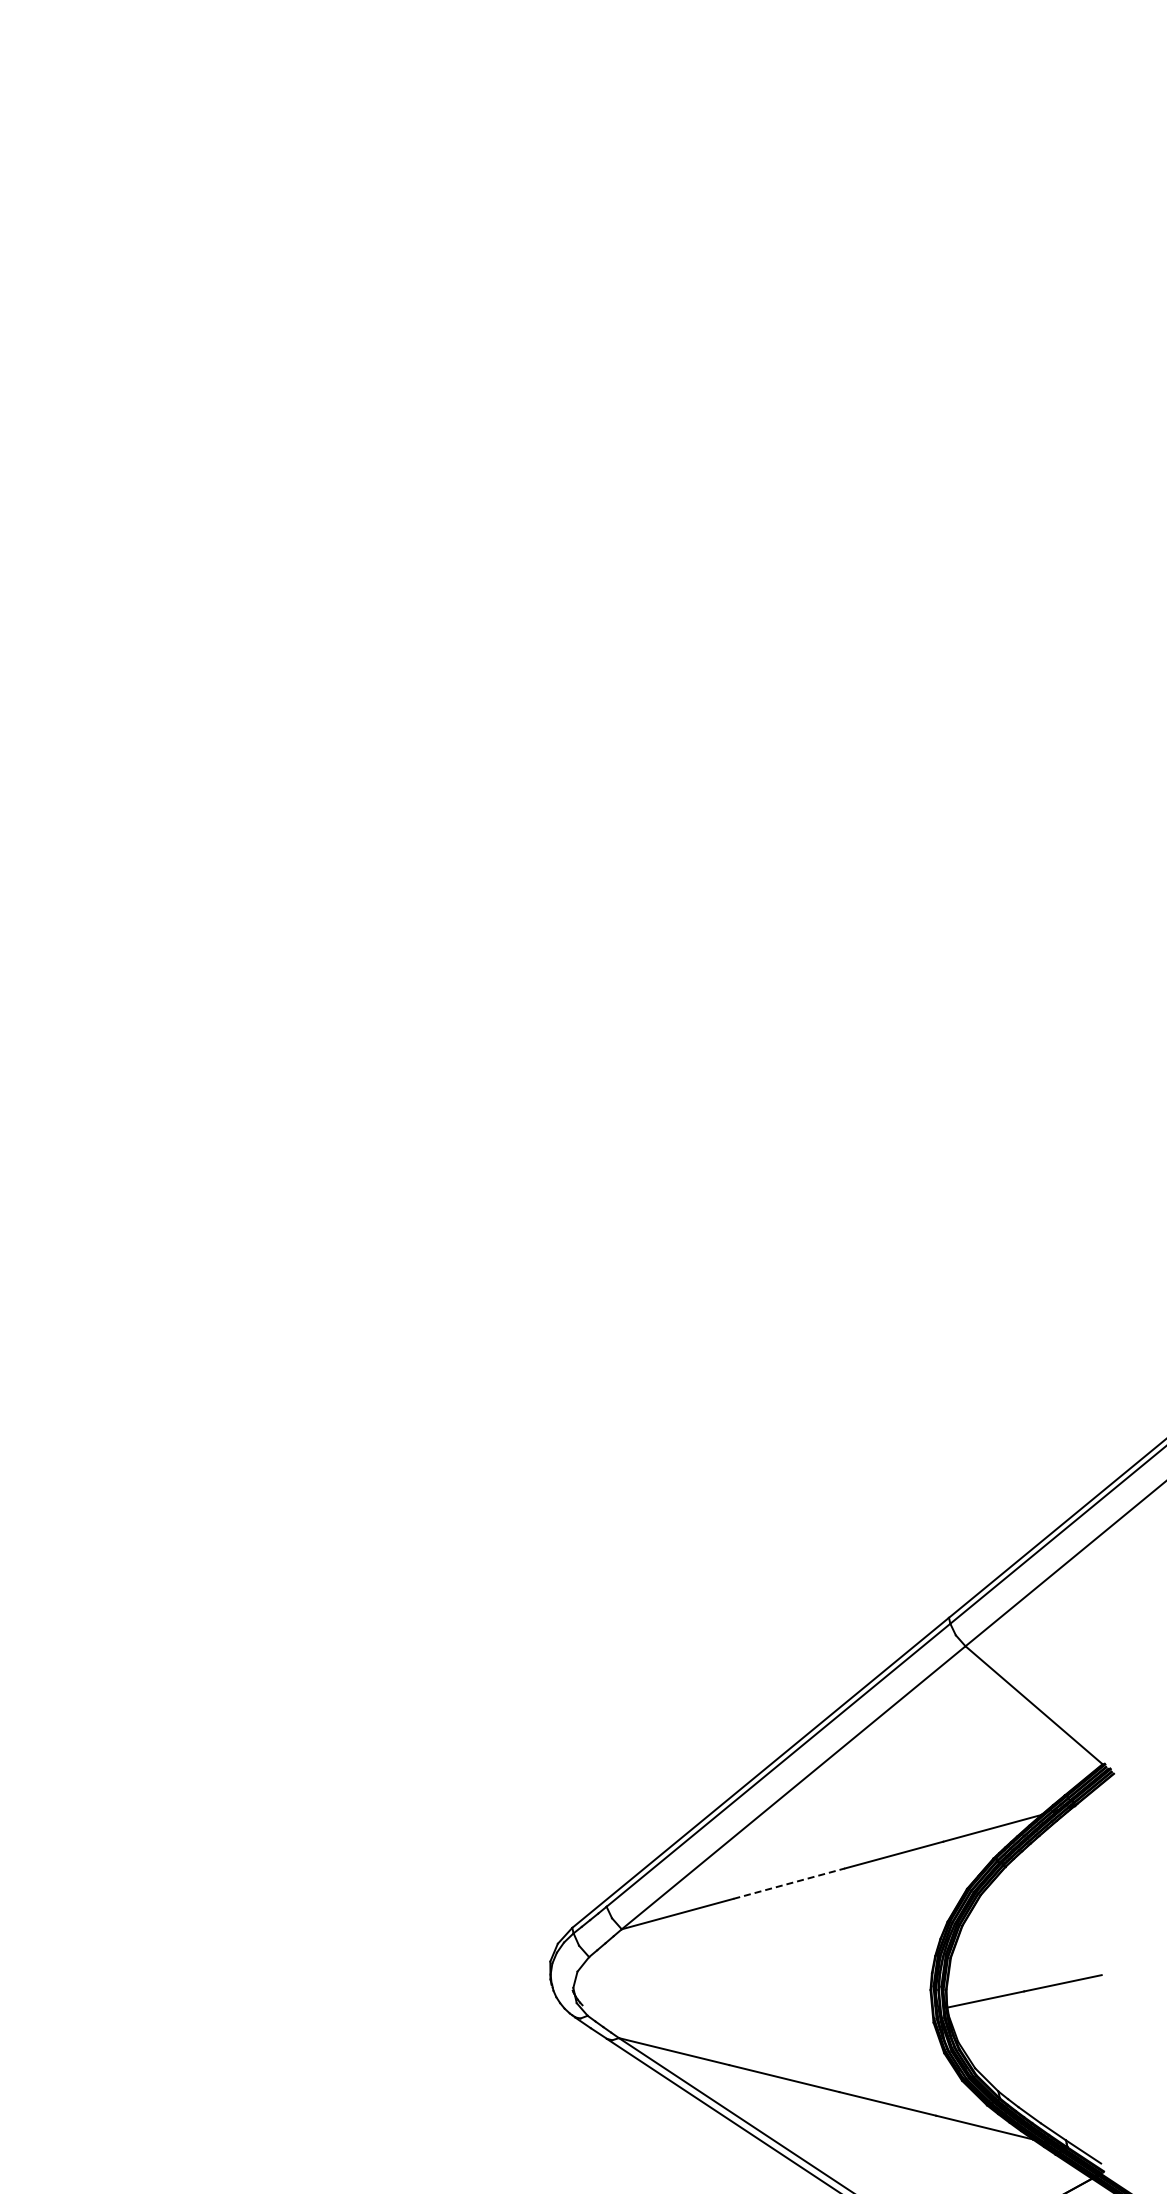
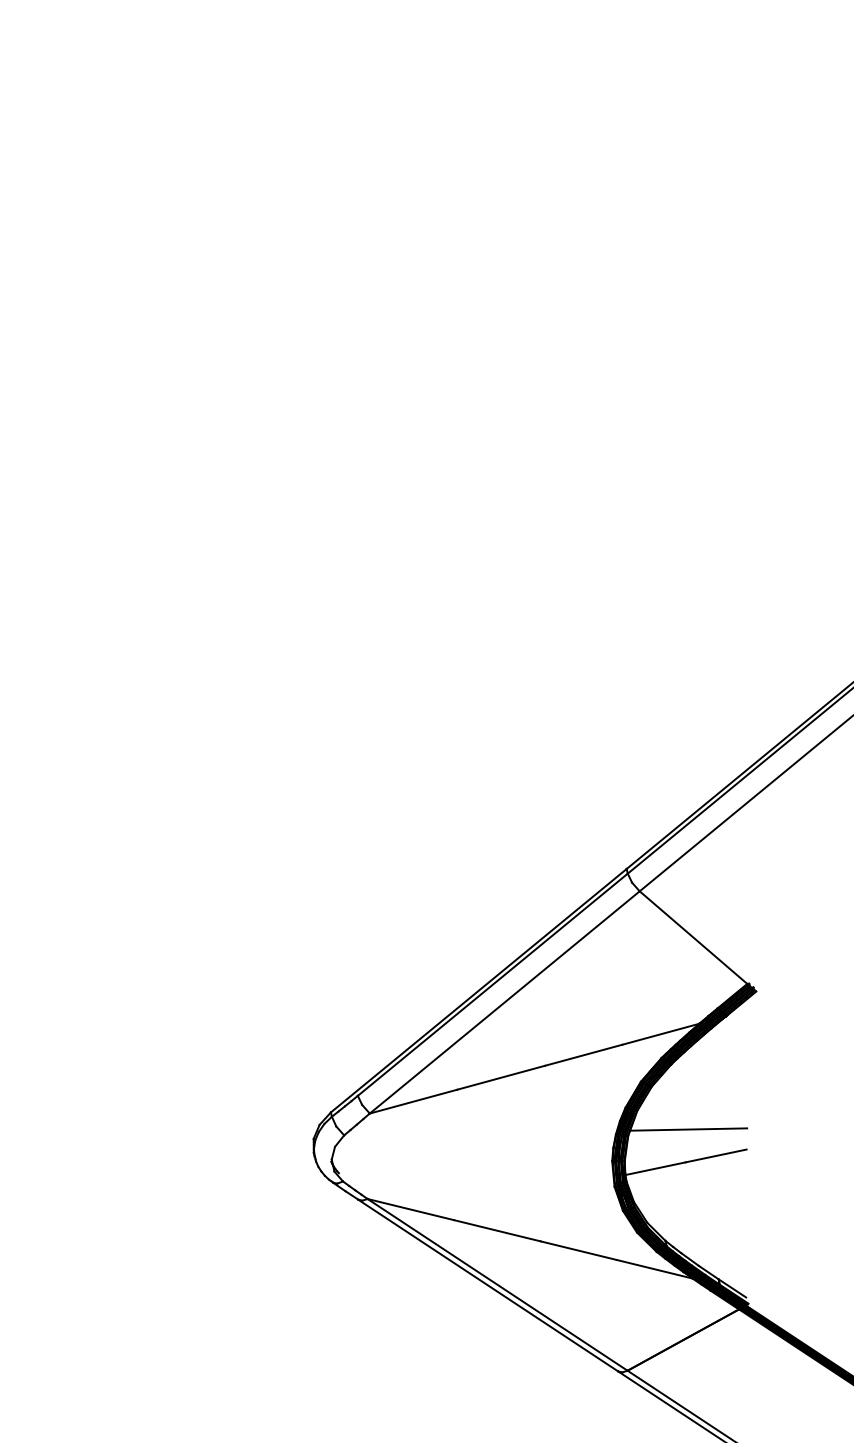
line: (789, 1883) -> (501, 1077), dashed -> solid
line: (1027, 1949) -> (688, 1129), added

